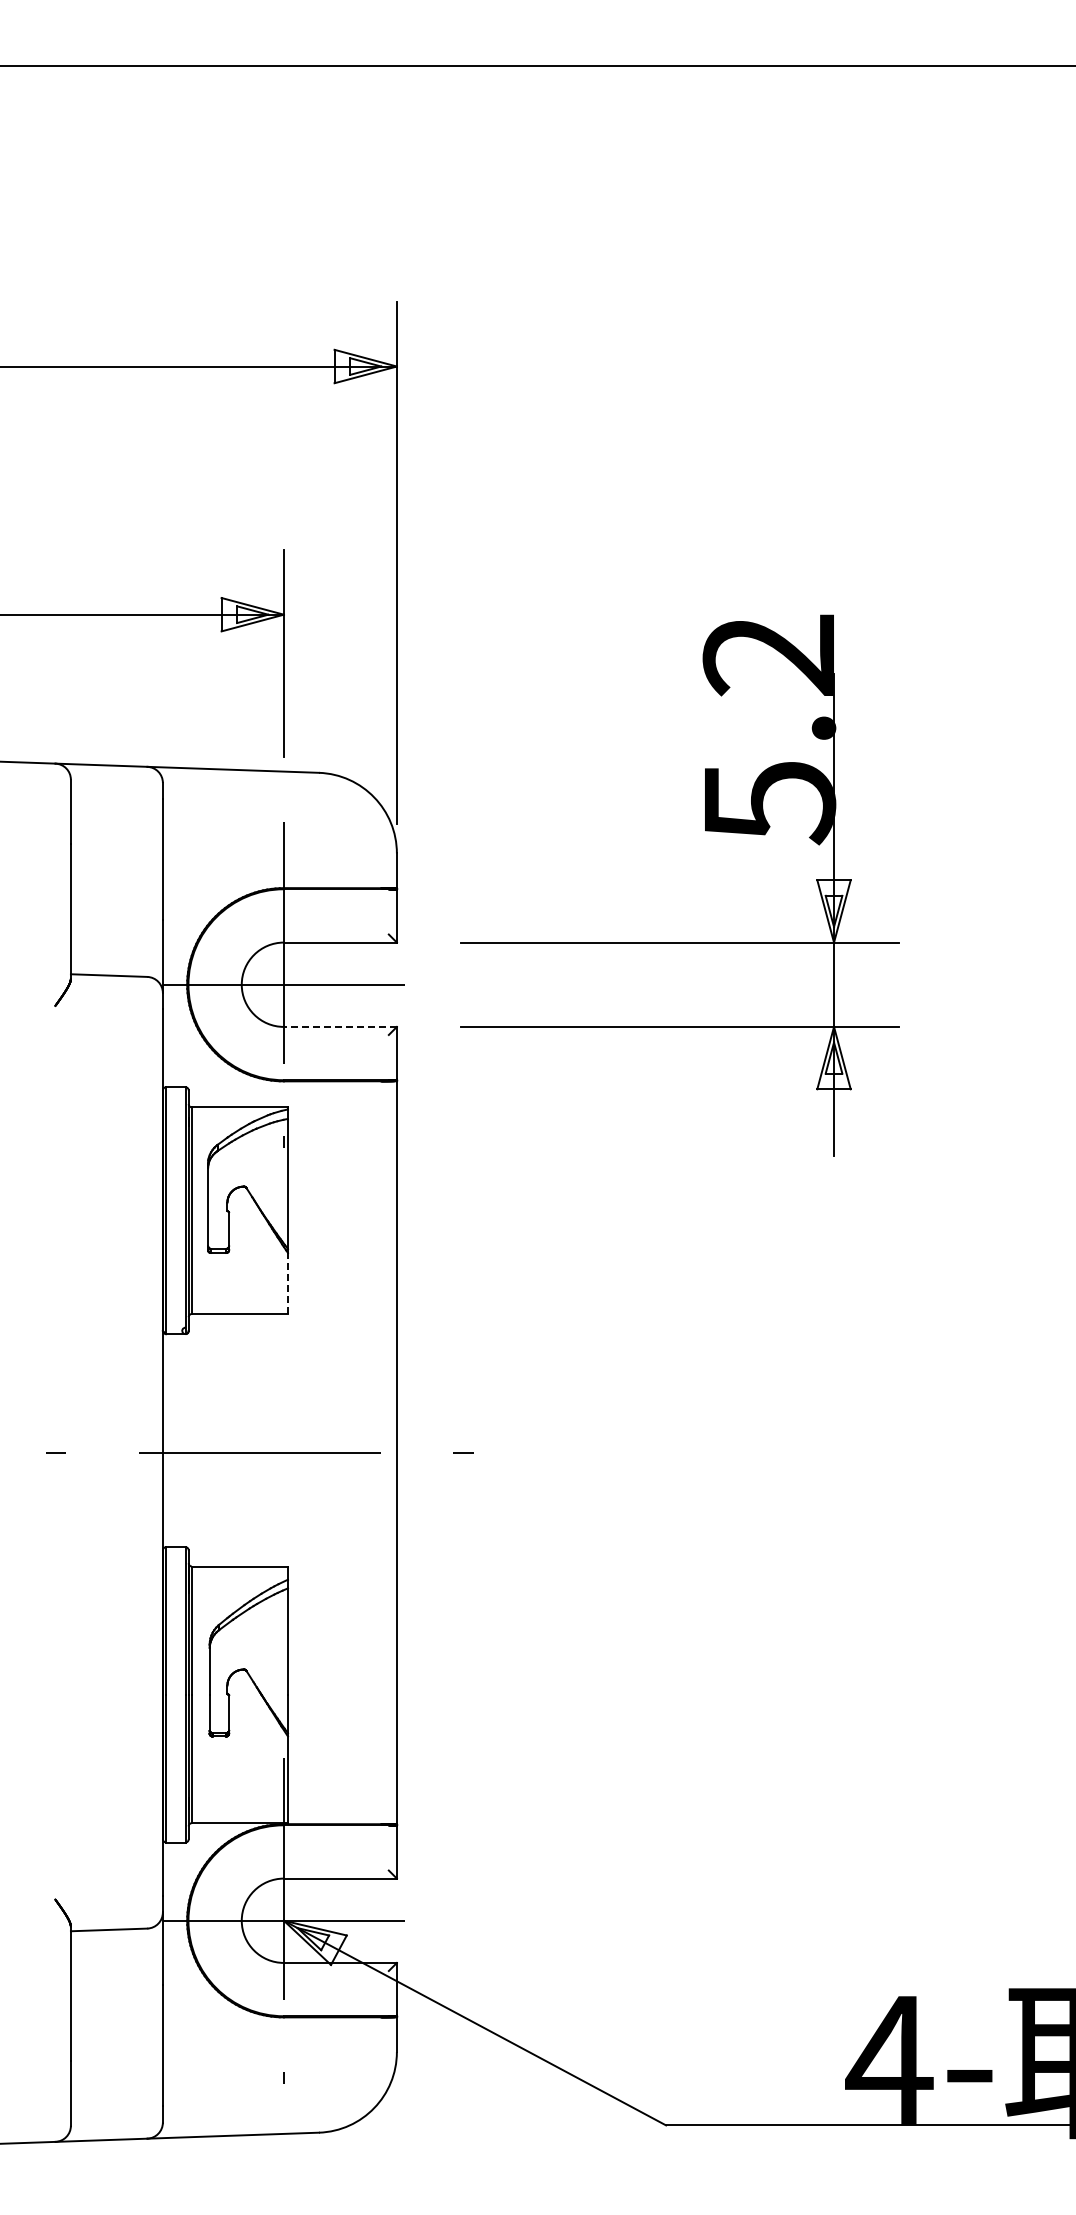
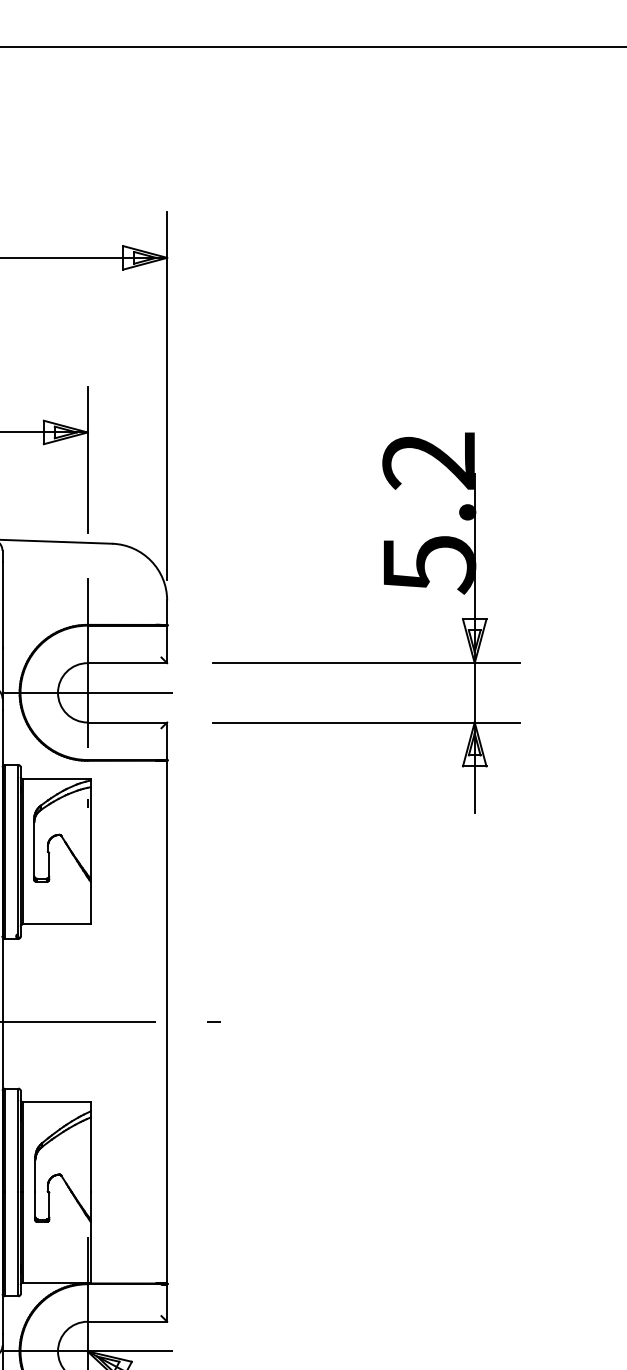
line: (339, 1026) -> (126, 722), dashed -> solid
line: (287, 1282) -> (90, 902), dashed -> solid

